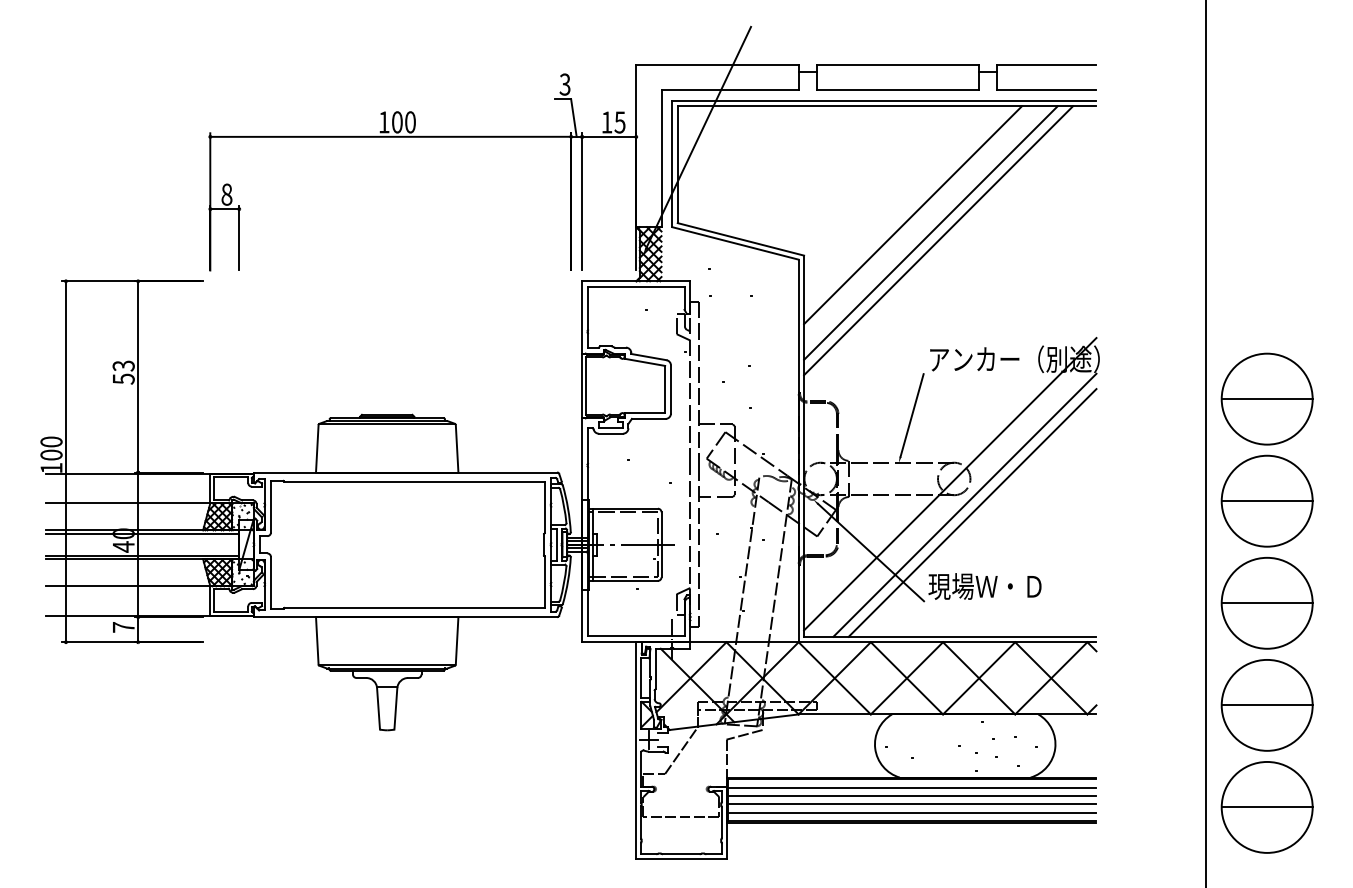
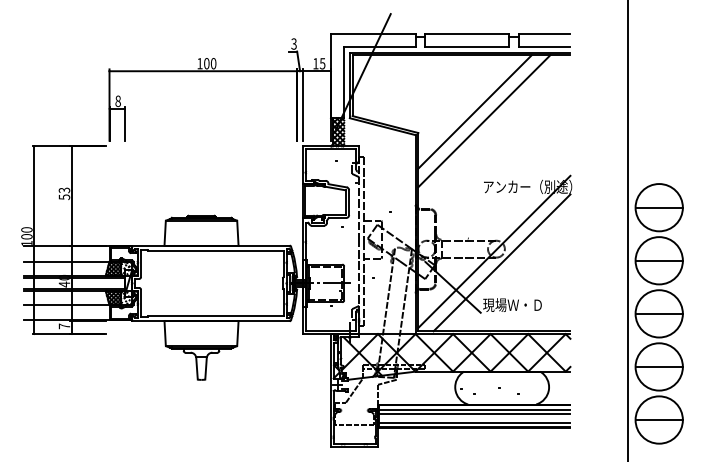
line: (938, 241) -> (488, 125), removed
line: (912, 414) -> (474, 215), removed
line: (971, 512) -> (505, 266), removed
line: (912, 804) -> (474, 418), removed

